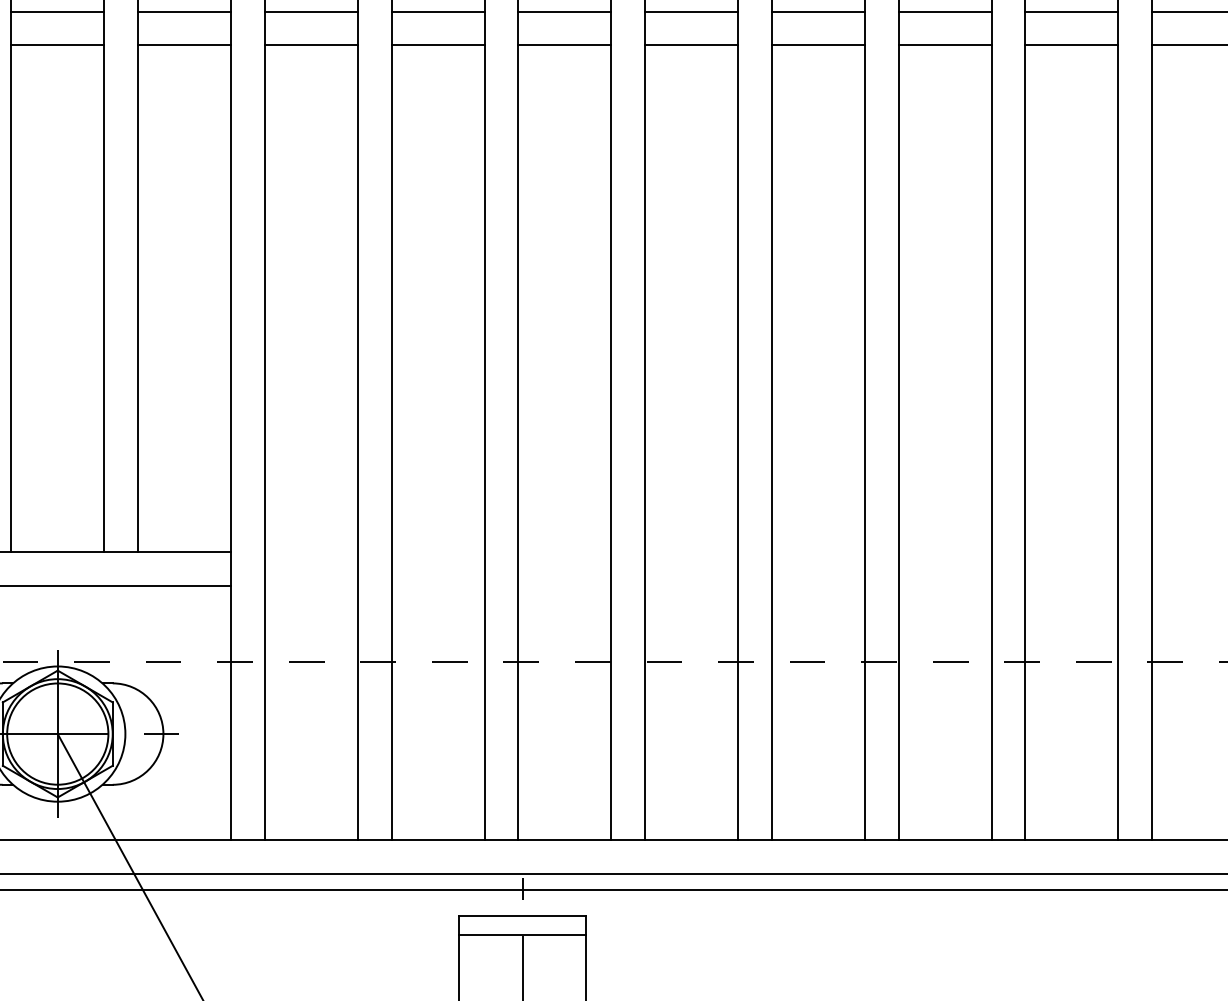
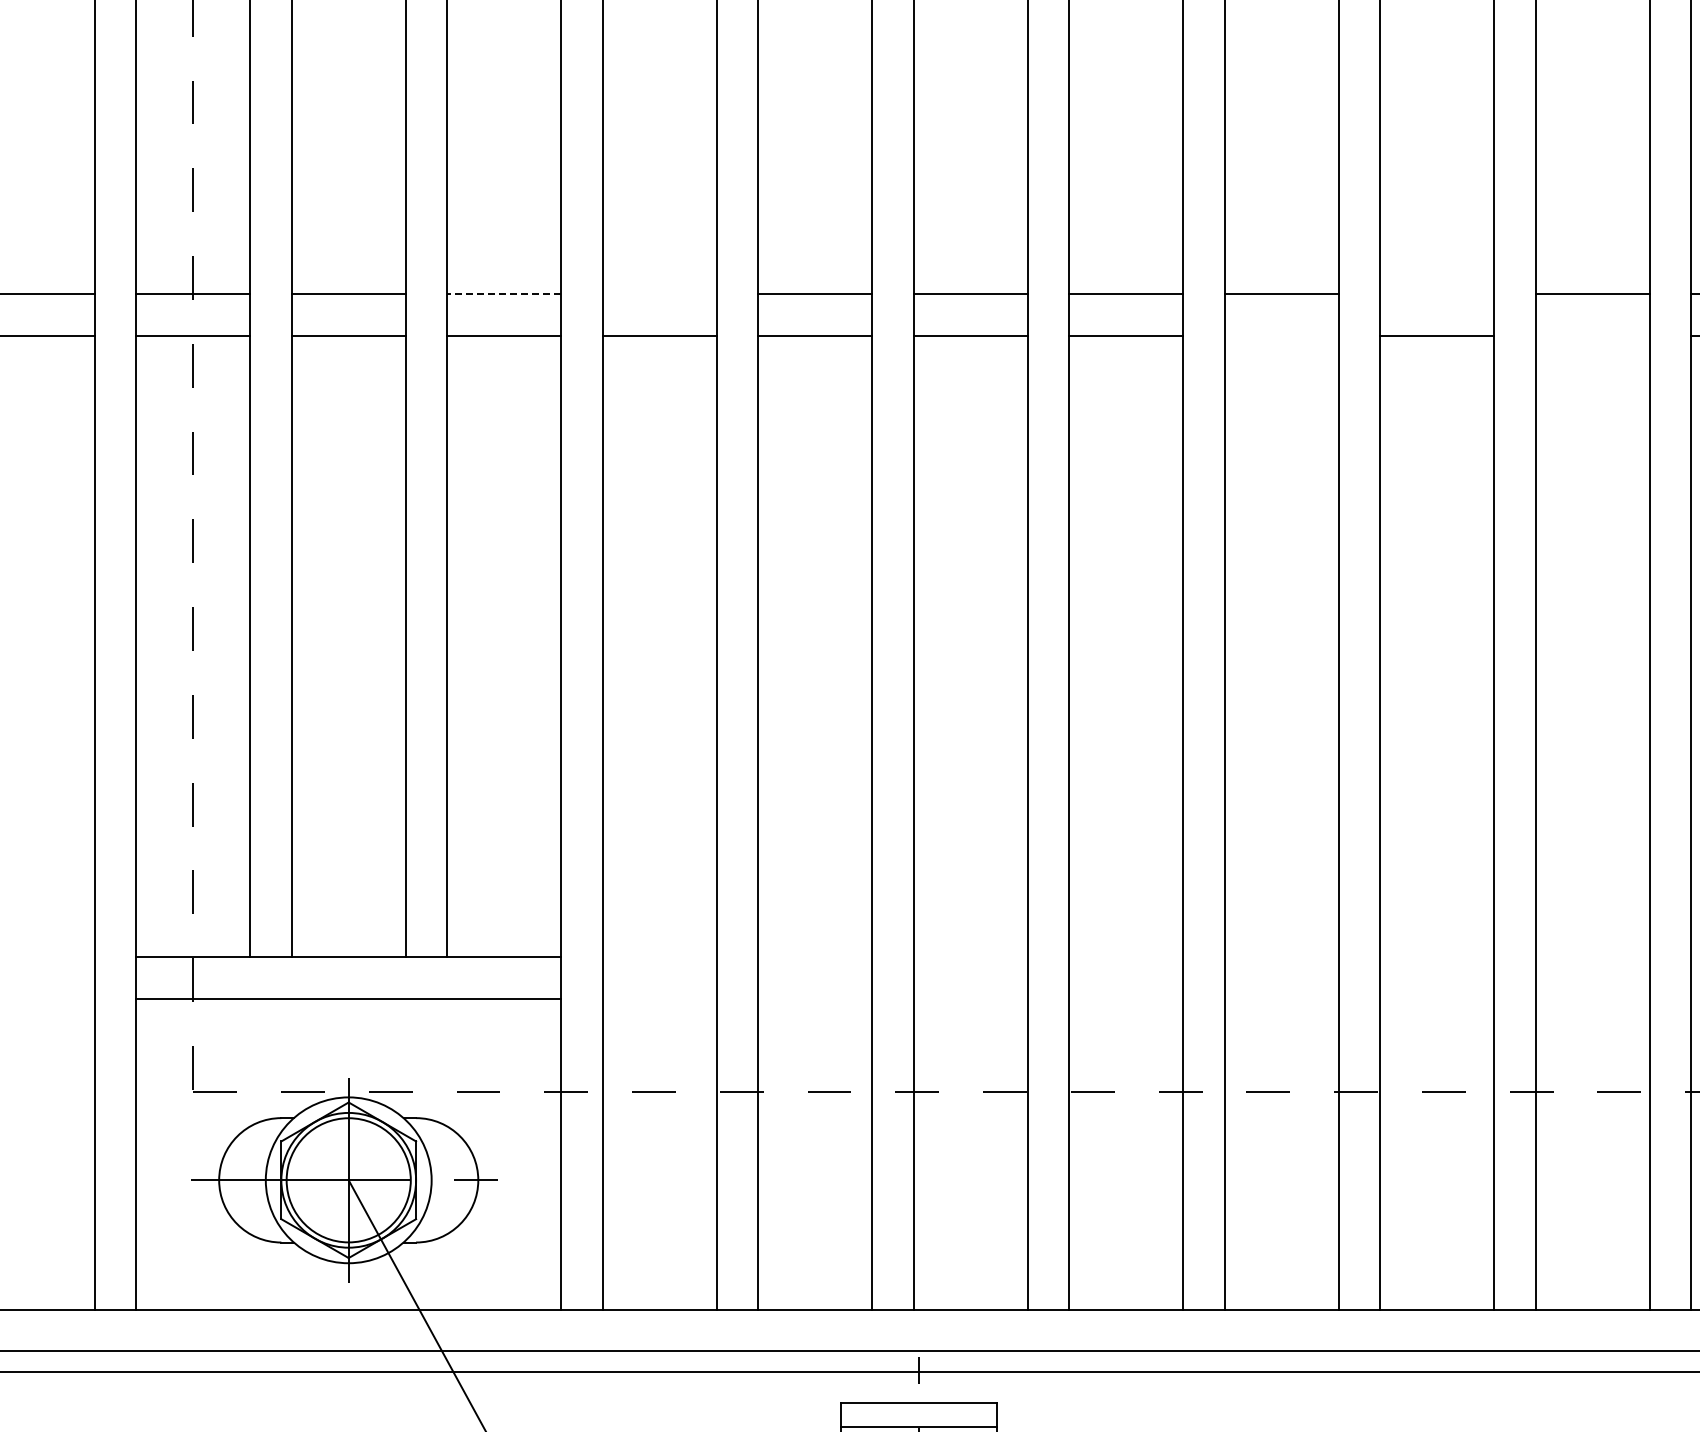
line: (183, 11) -> (503, 294), solid -> dashed
line: (311, 11) -> (659, 294), removed
line: (945, 11) -> (1437, 294), removed
line: (818, 45) -> (1281, 335), removed
line: (1071, 45) -> (1592, 335), removed

